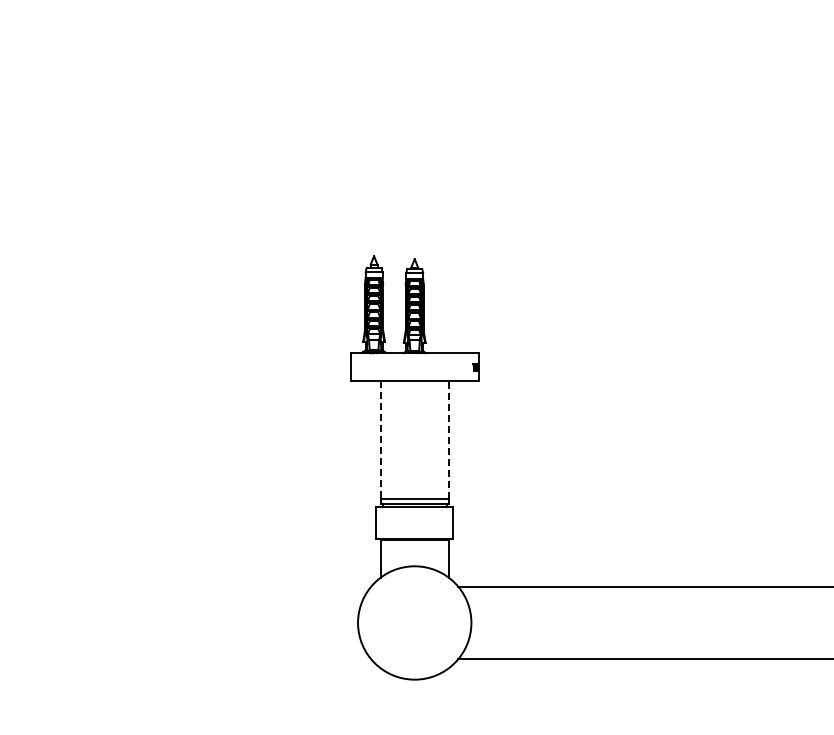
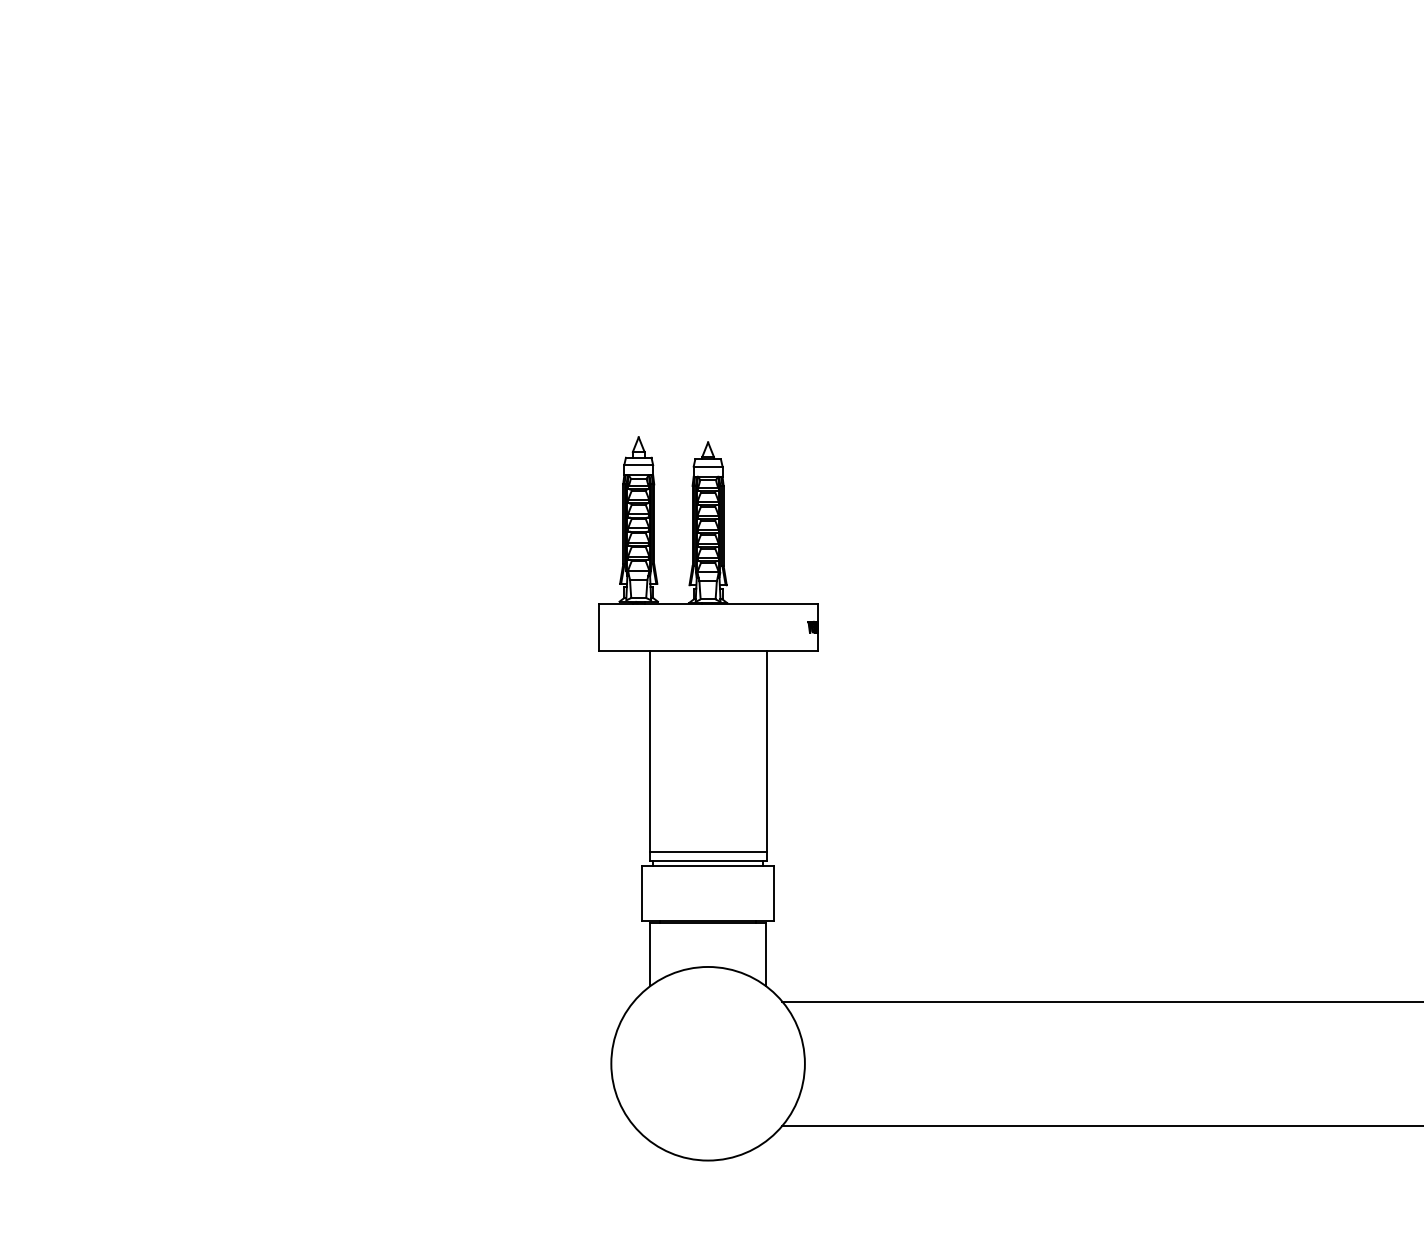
line: (380, 440) -> (649, 752), dashed -> solid
line: (448, 440) -> (765, 752), dashed -> solid

